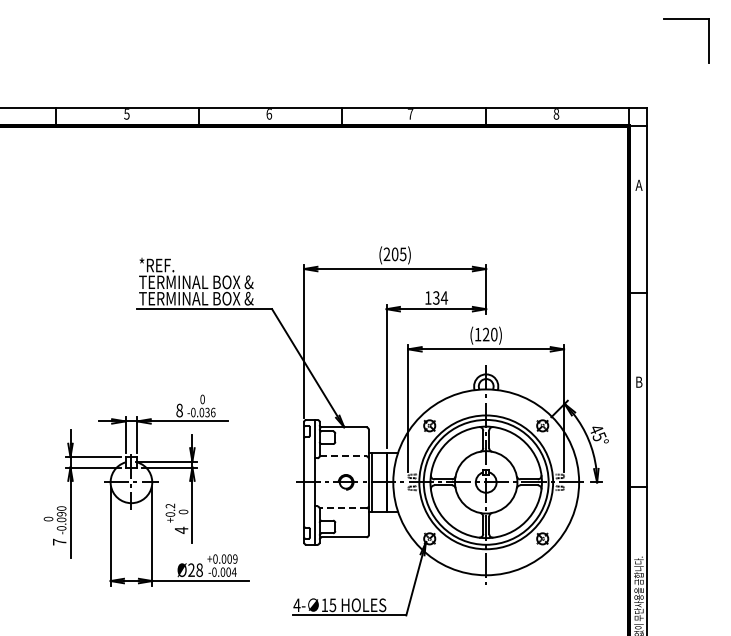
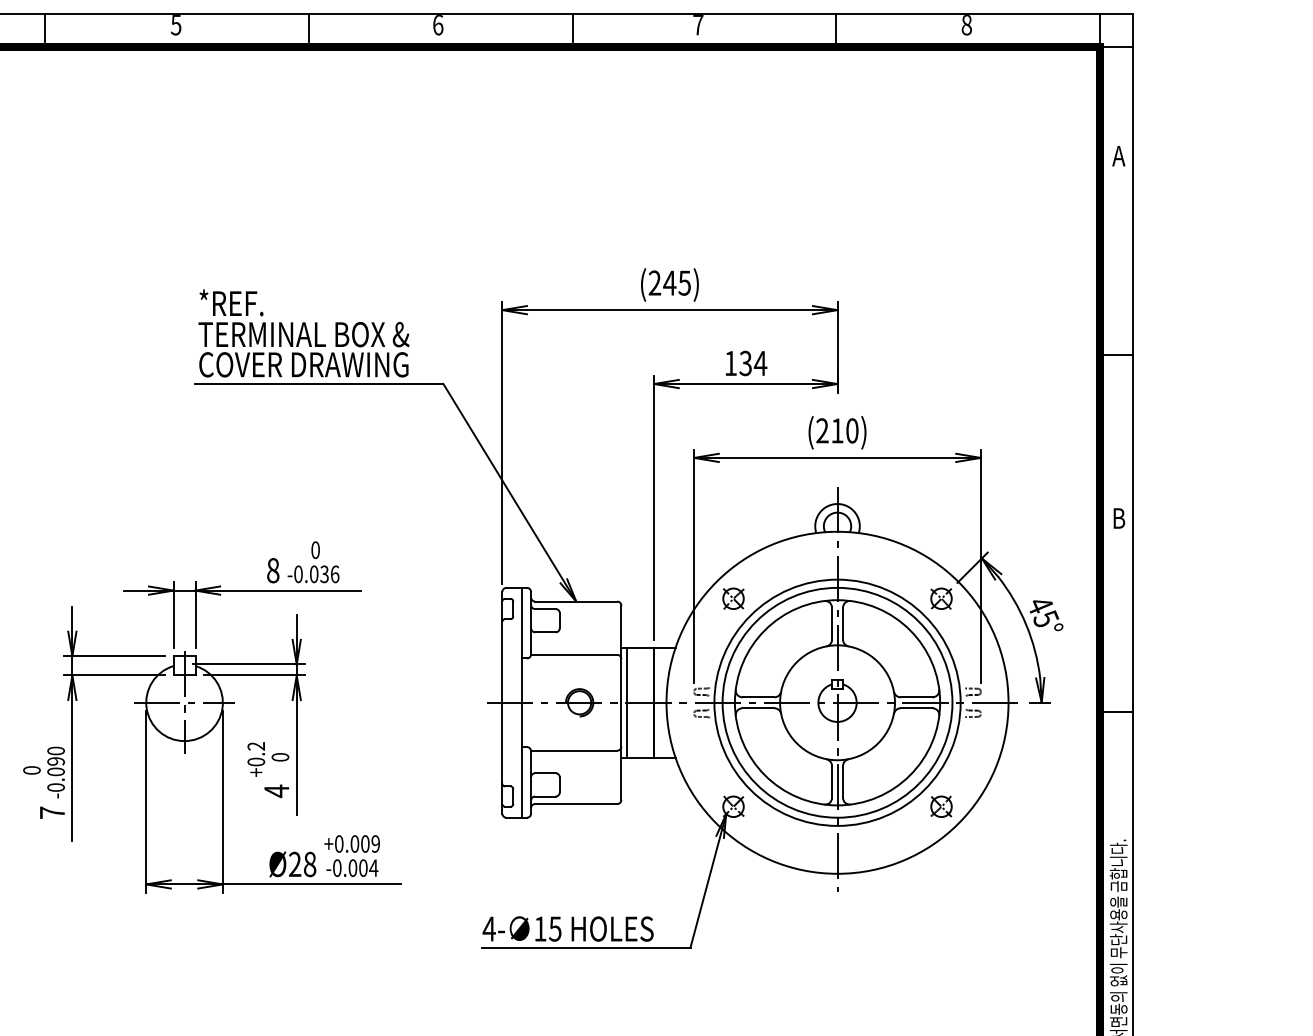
text: (394, 254) -> (668, 283), (205) -> (245)
text: (196, 298) -> (304, 364), TERMINAL BOX & -> COVER DRAWING
text: (481, 334) -> (828, 430), (120) -> (210)
line: (343, 456) -> (574, 655), dashed -> solid
line: (342, 508) -> (573, 750), dashed -> solid

